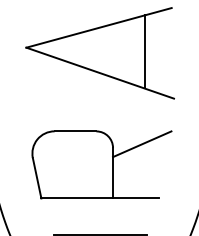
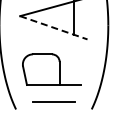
line: (99, 72) -> (53, 27), solid -> dashed
line: (141, 144) -> (72, 60), removed

